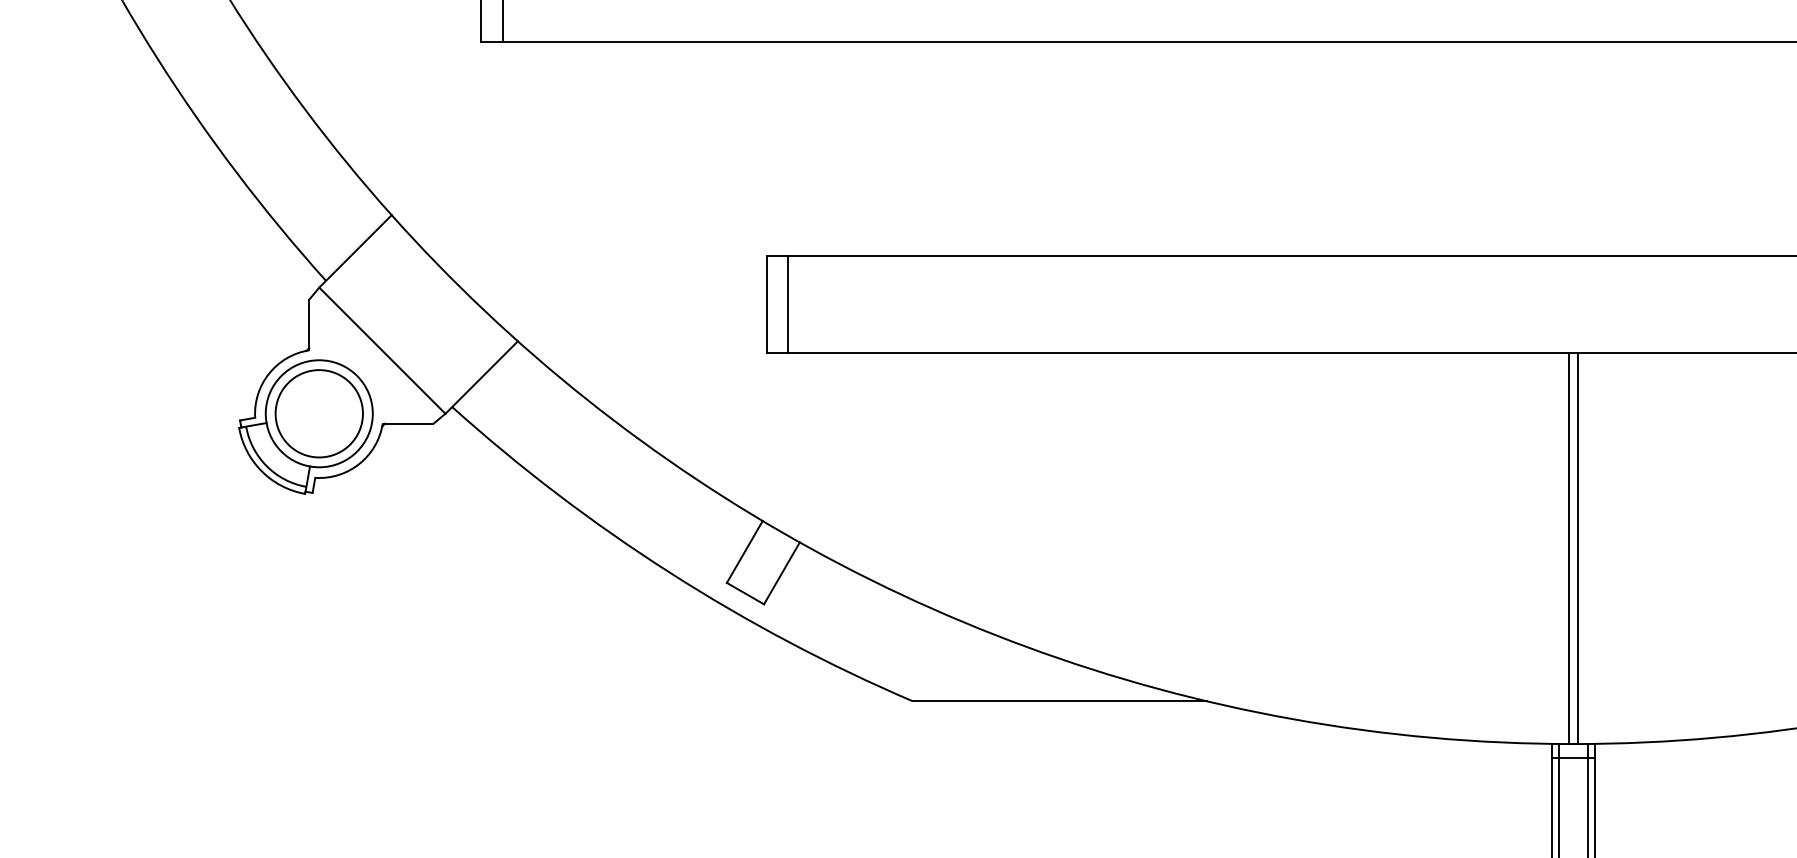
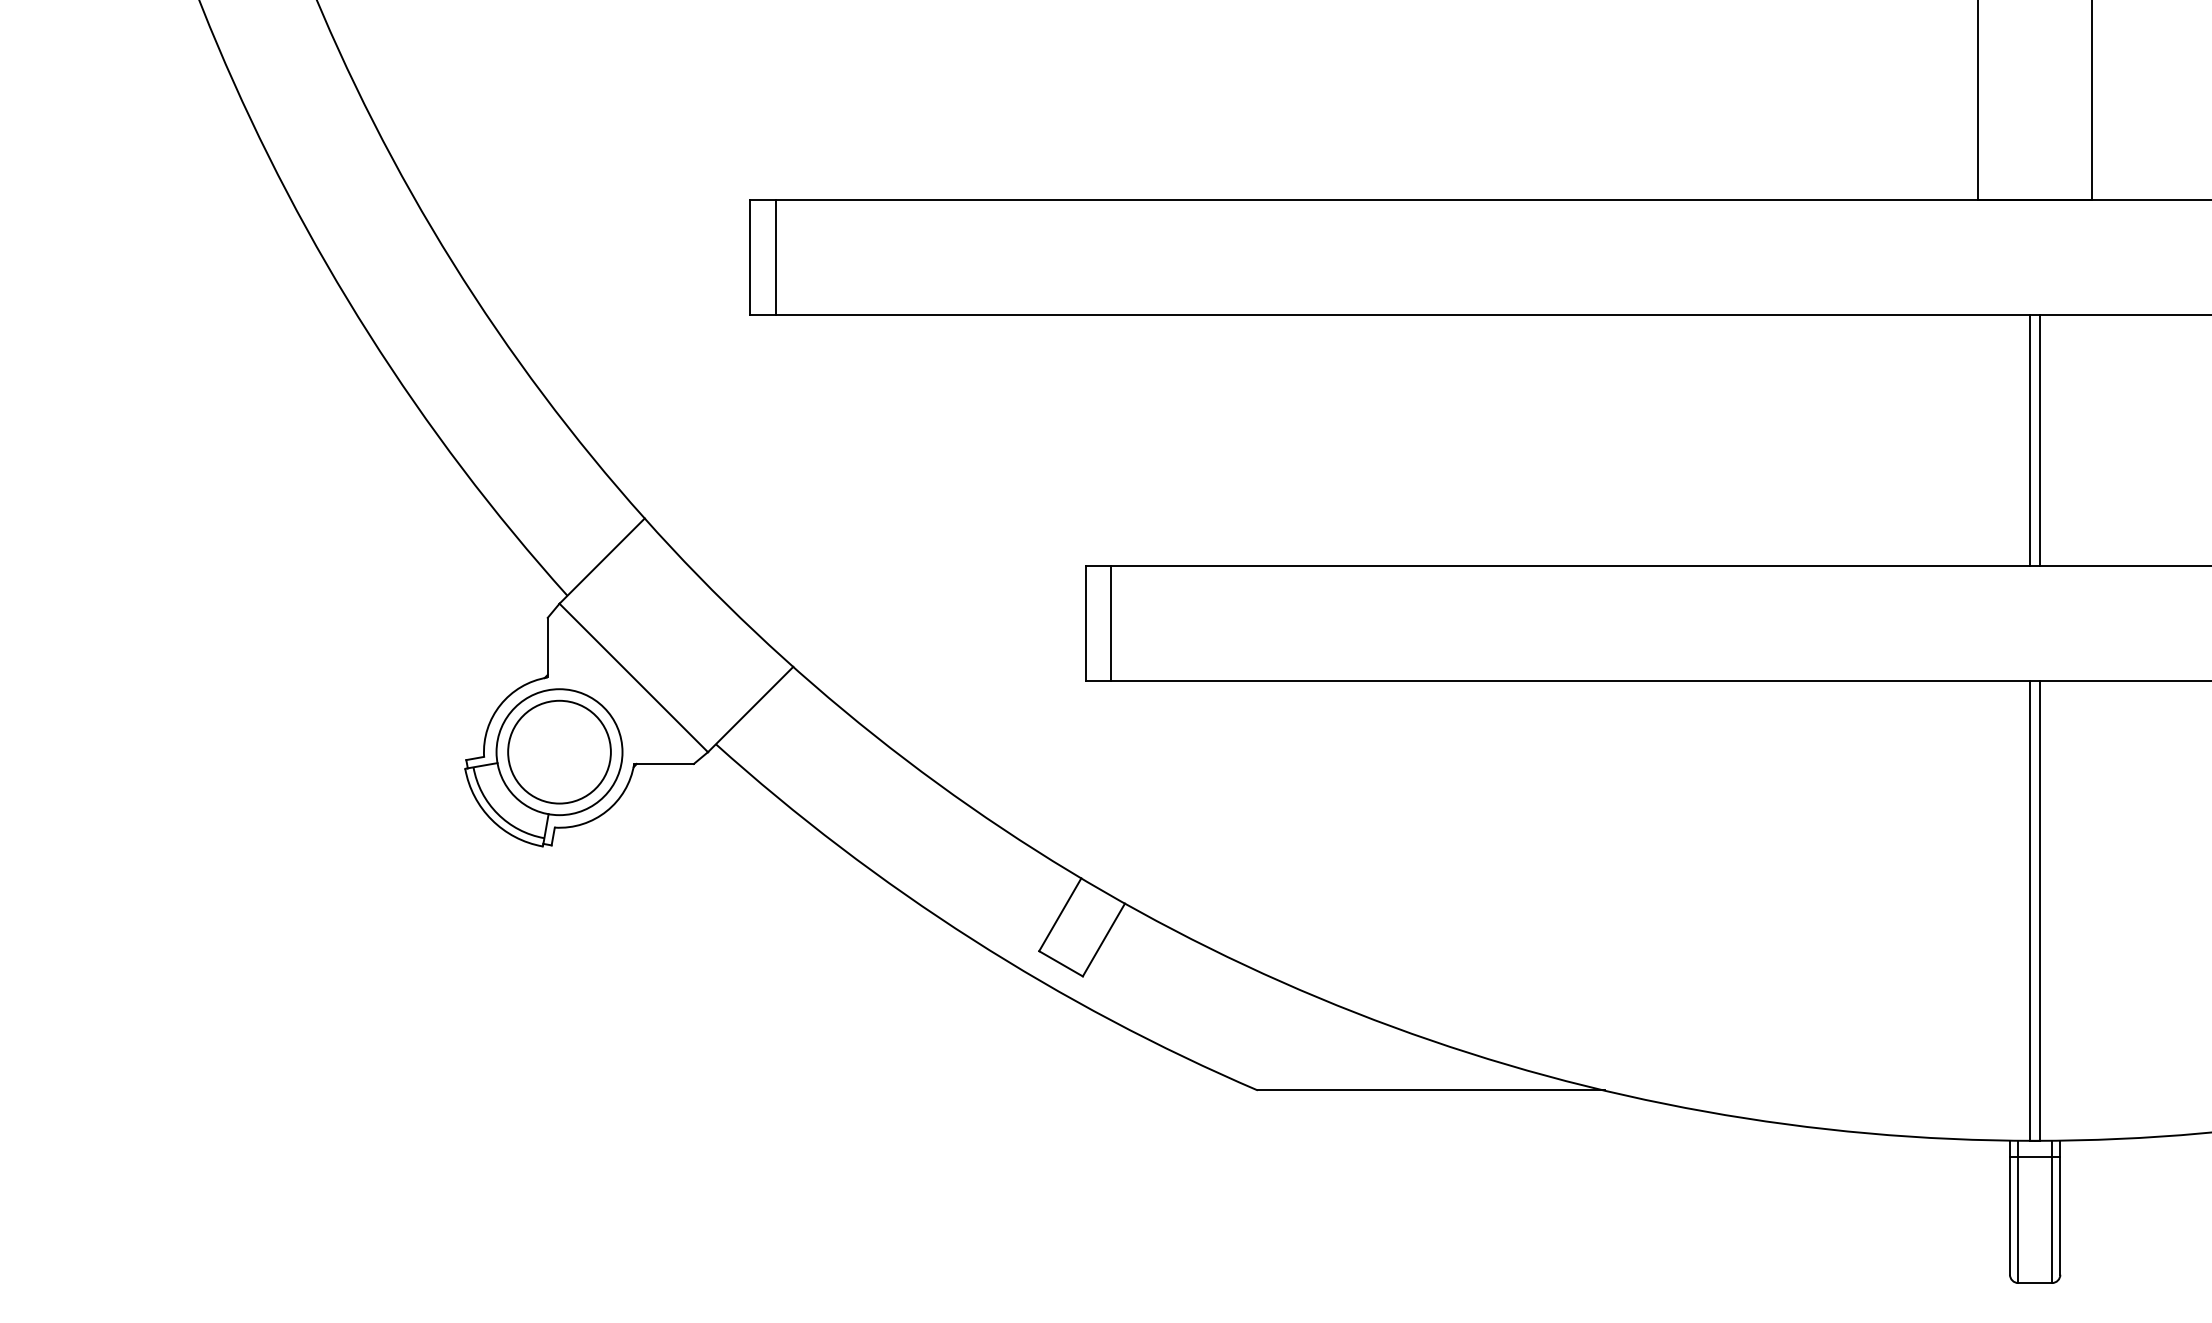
line: (1569, 148) -> (2030, 440), added
line: (1577, 148) -> (2040, 440), added

